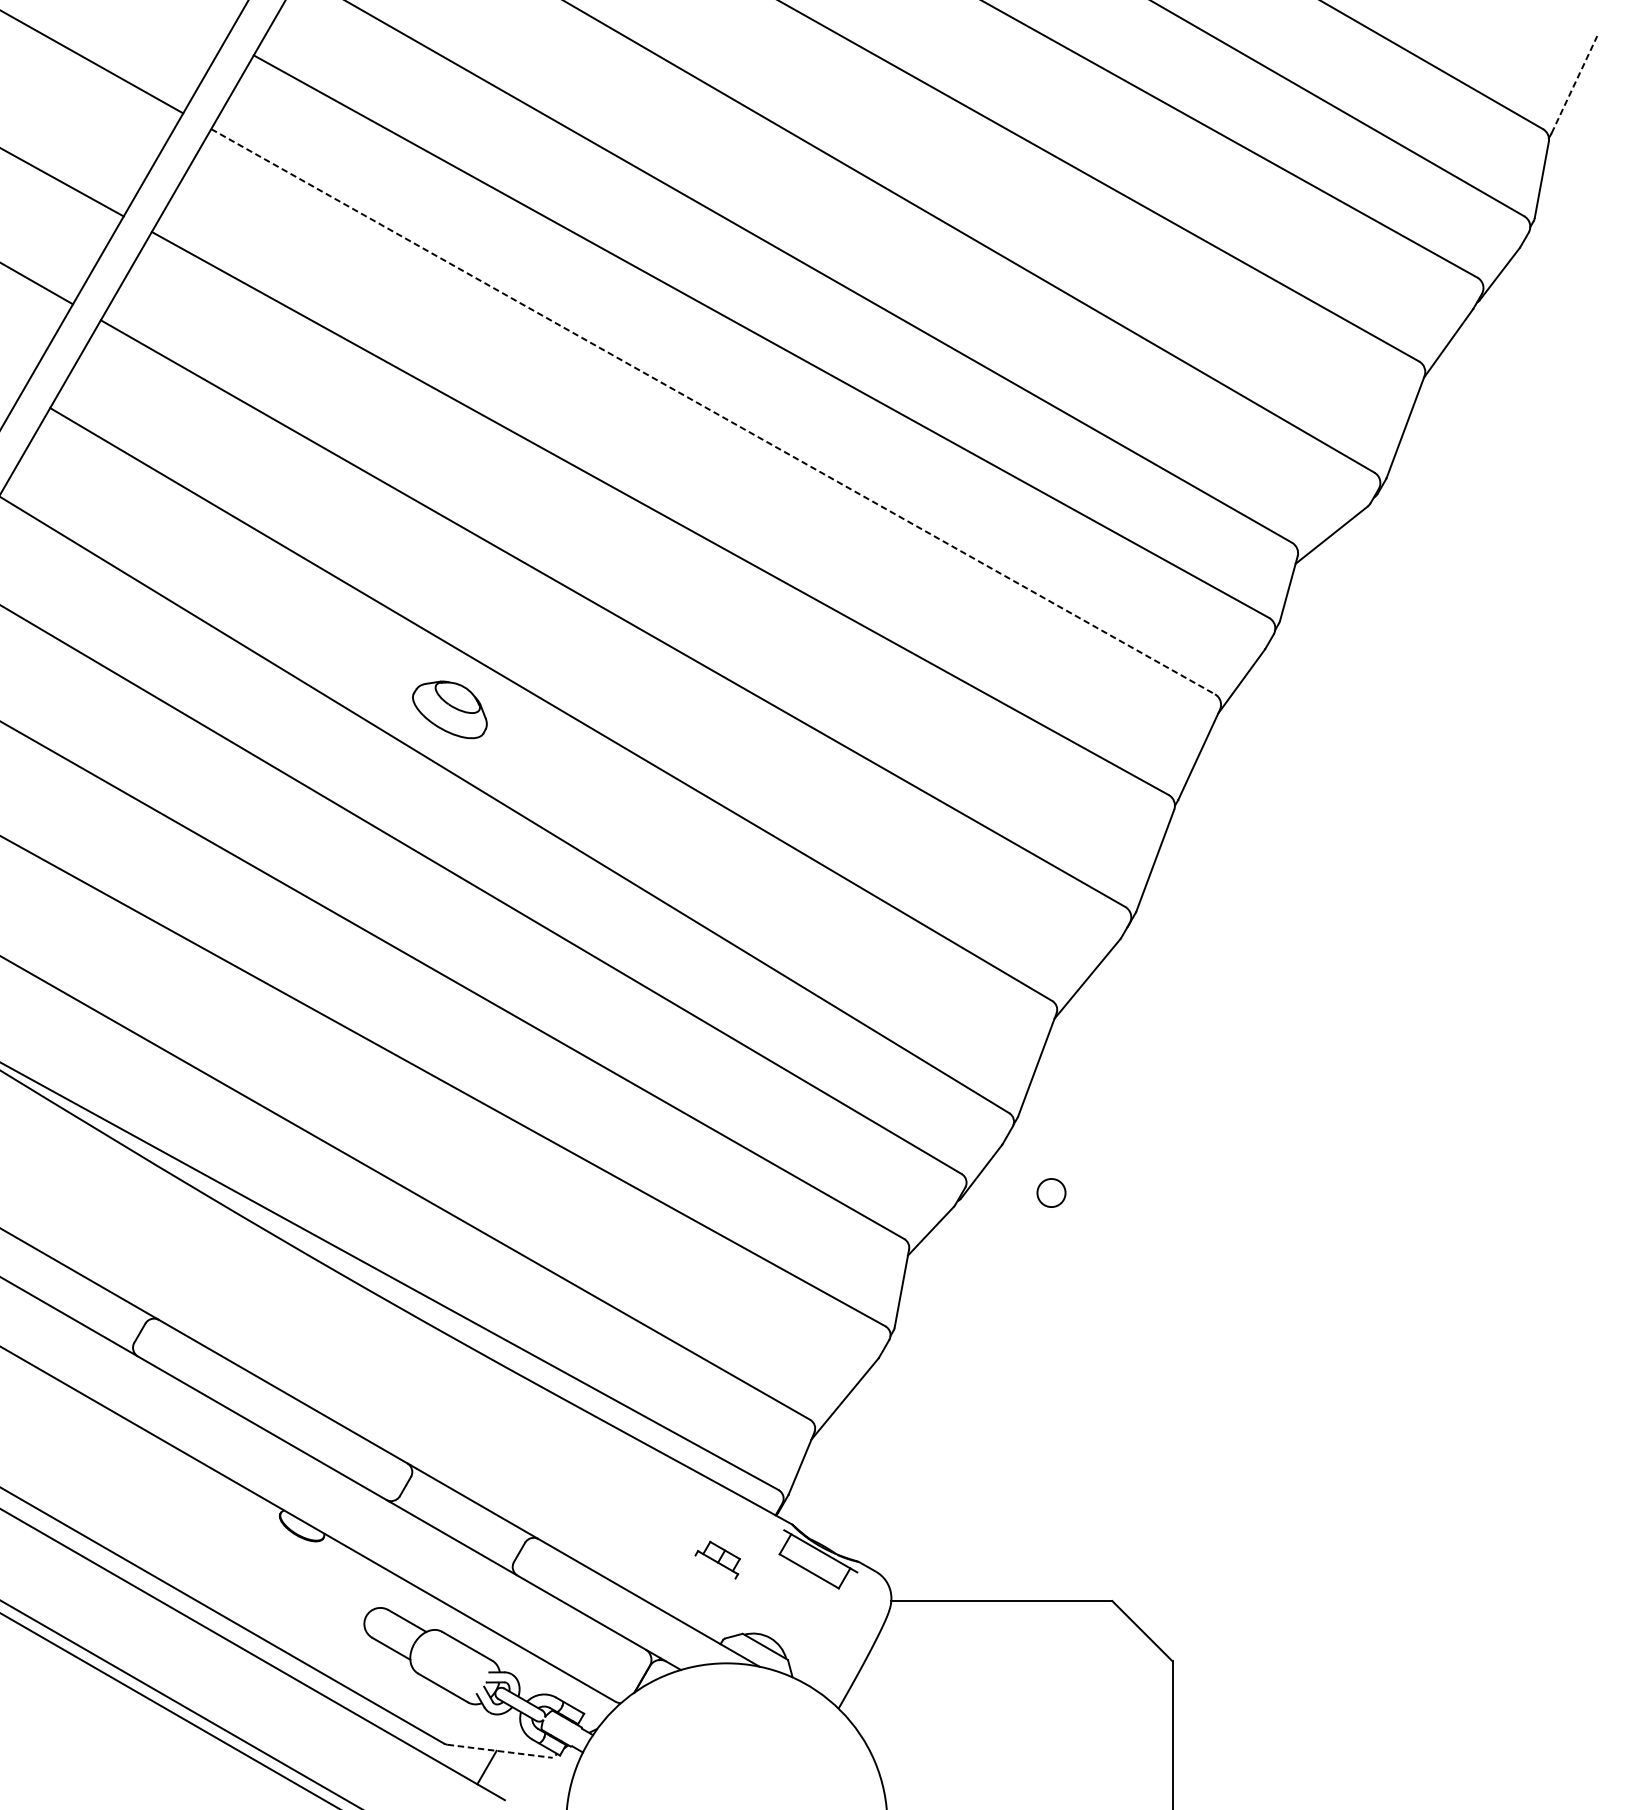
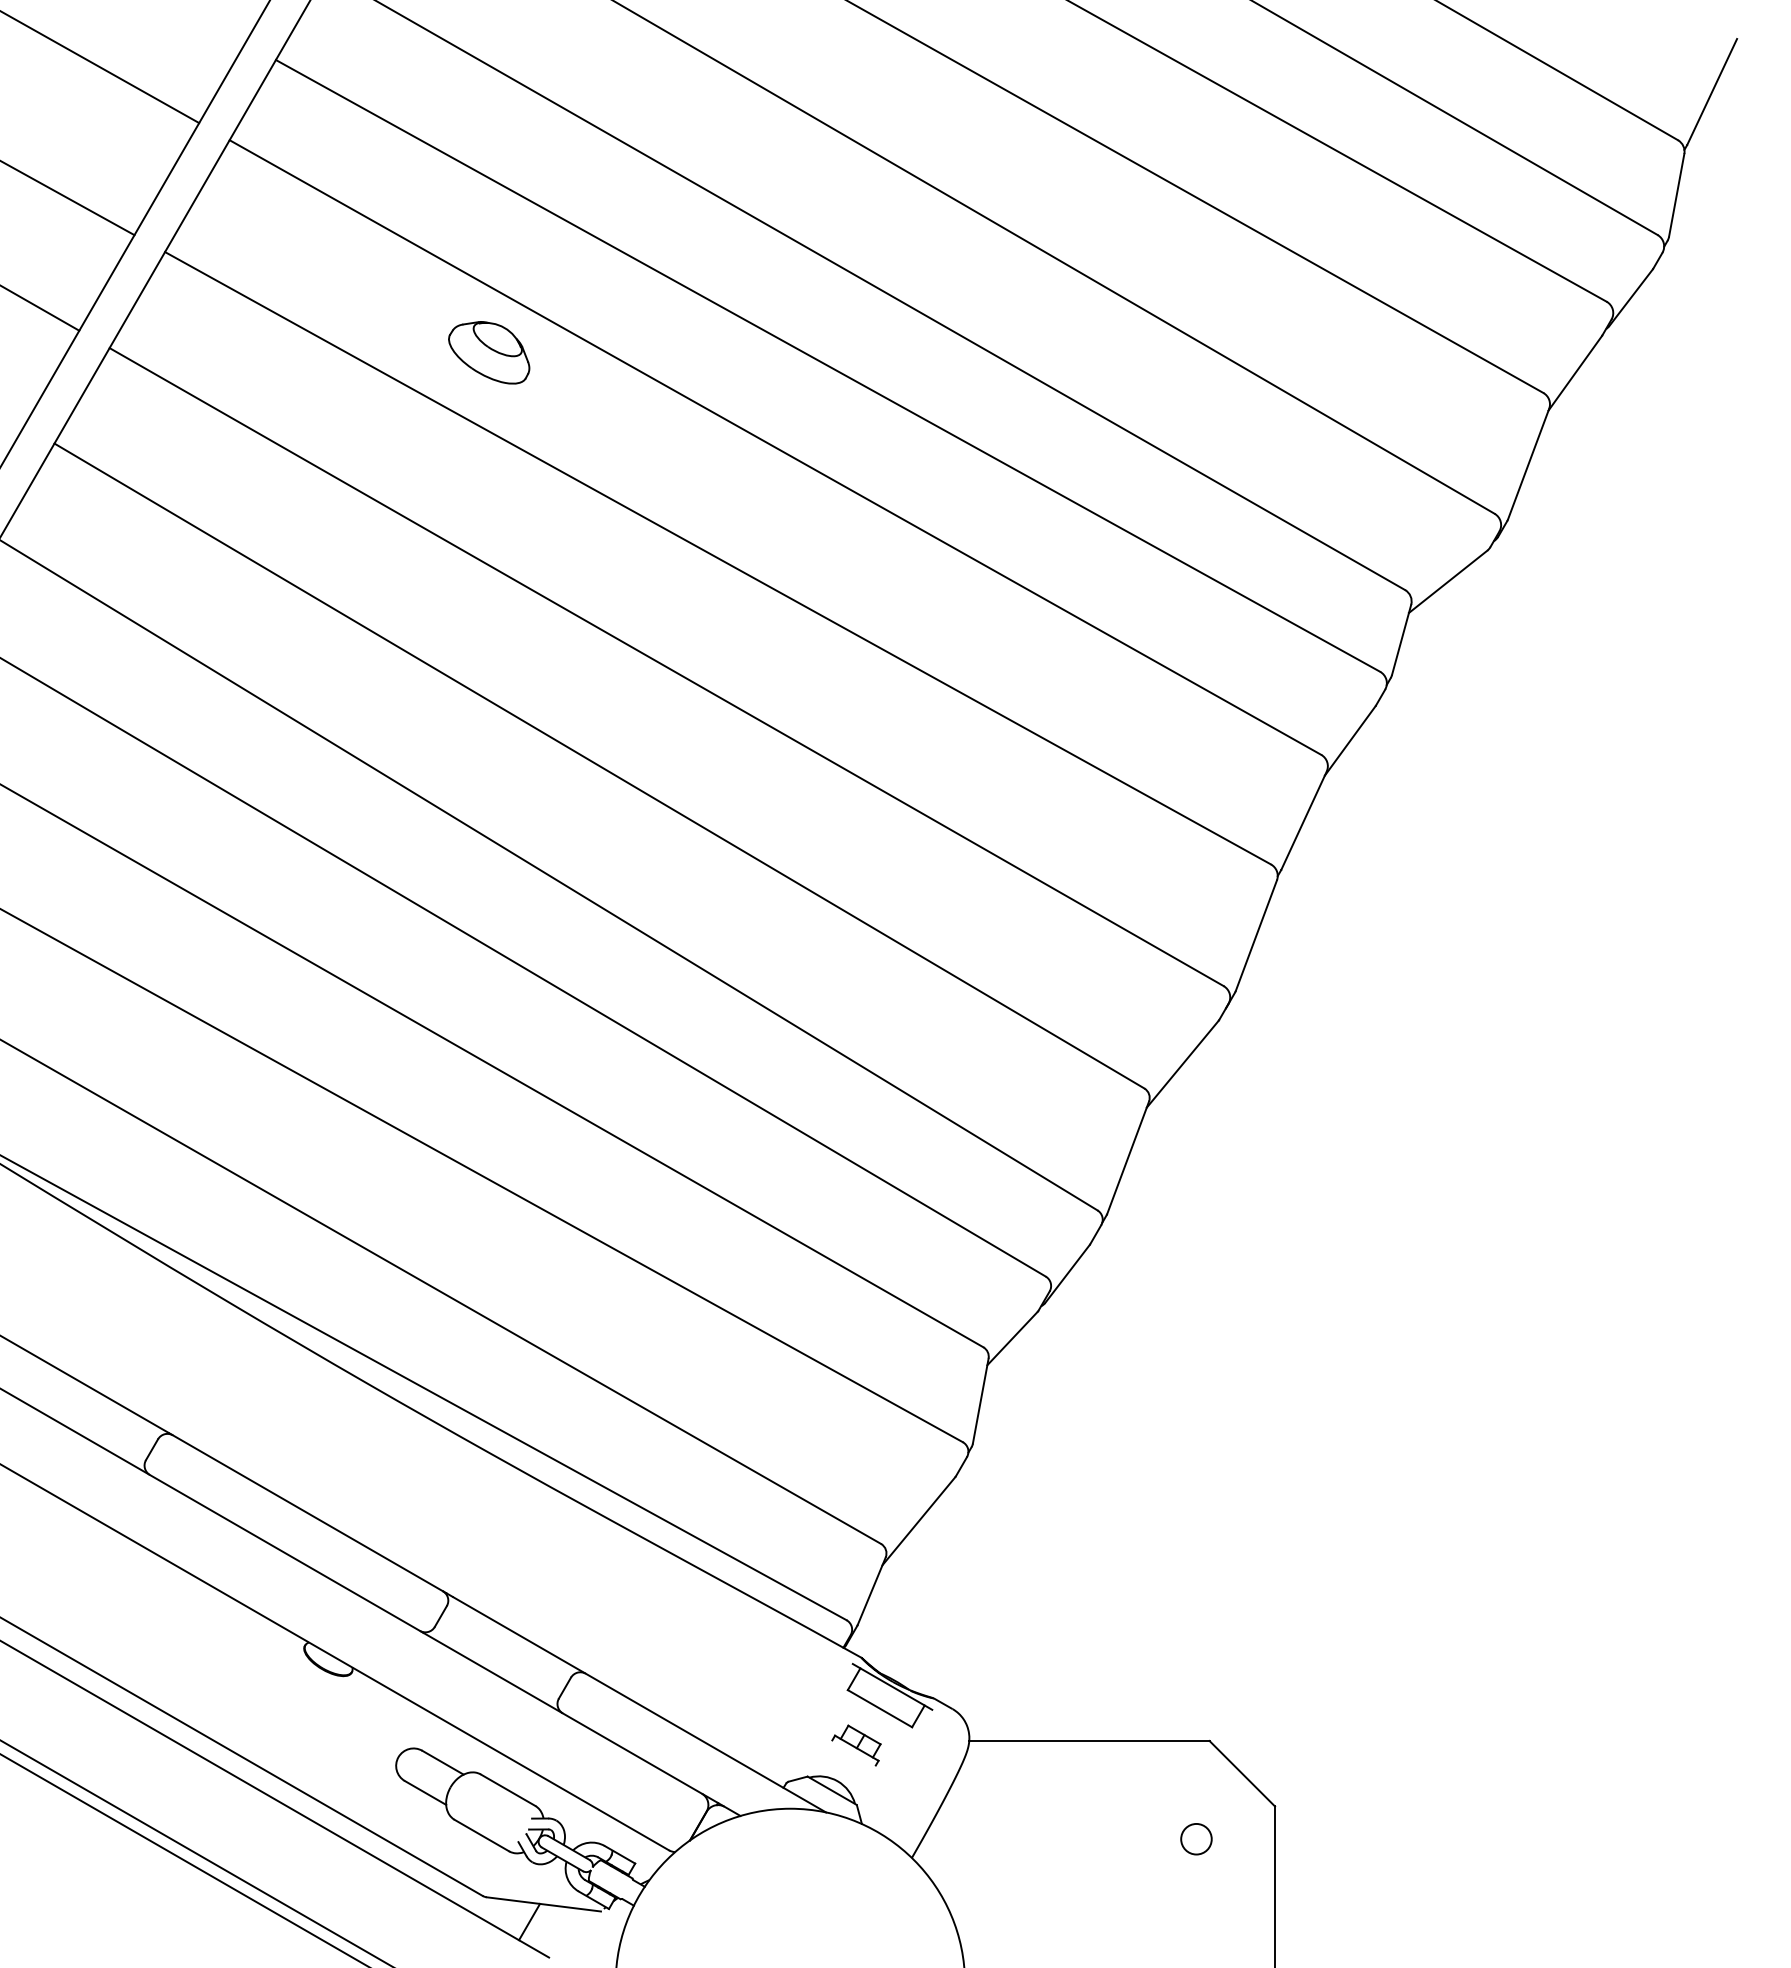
line: (1574, 84) -> (1712, 91), dashed -> solid
line: (713, 411) -> (775, 447), dashed -> solid
part: (450, 709) -> (489, 352), moved
circle: (1051, 1193) -> (1196, 1839), moved
part: (717, 1560) -> (856, 1745), moved
line: (499, 1751) -> (543, 1904), dashed -> solid

